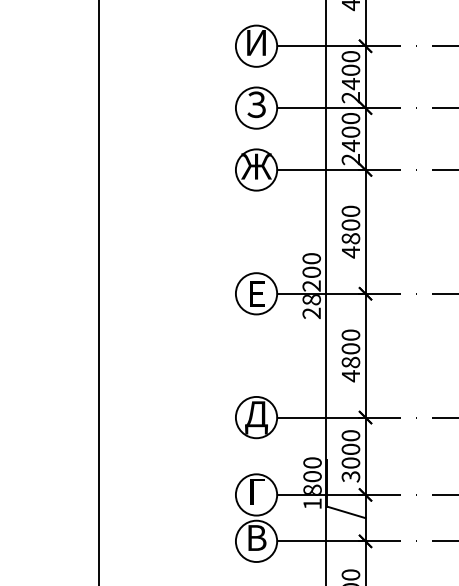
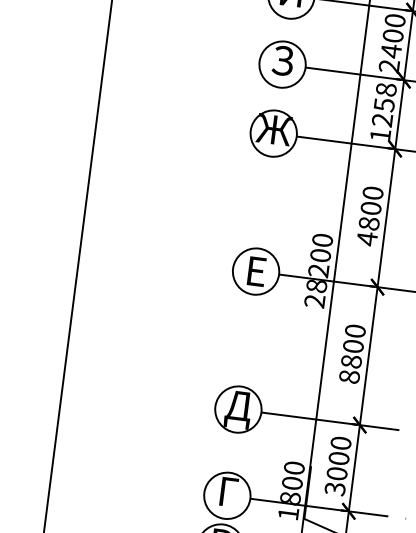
text: (350, 138) -> (383, 111), 2400 -> 1258
text: (350, 376) -> (349, 377), 4800 -> 8800

